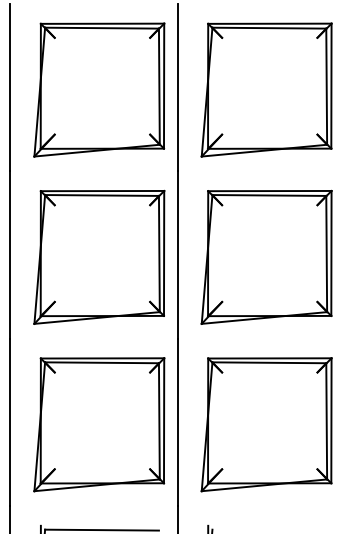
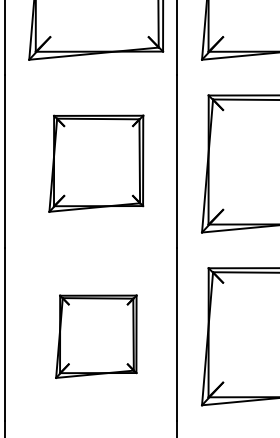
part: (99, 256) -> (96, 162), size x0.7
part: (99, 424) -> (96, 336), size x0.6

